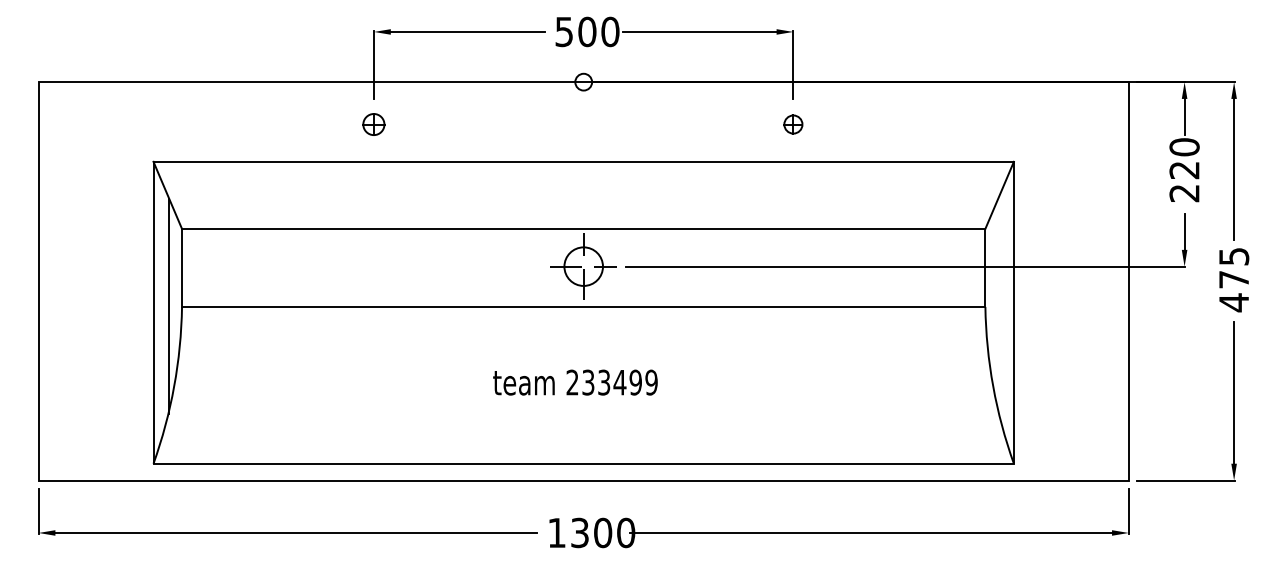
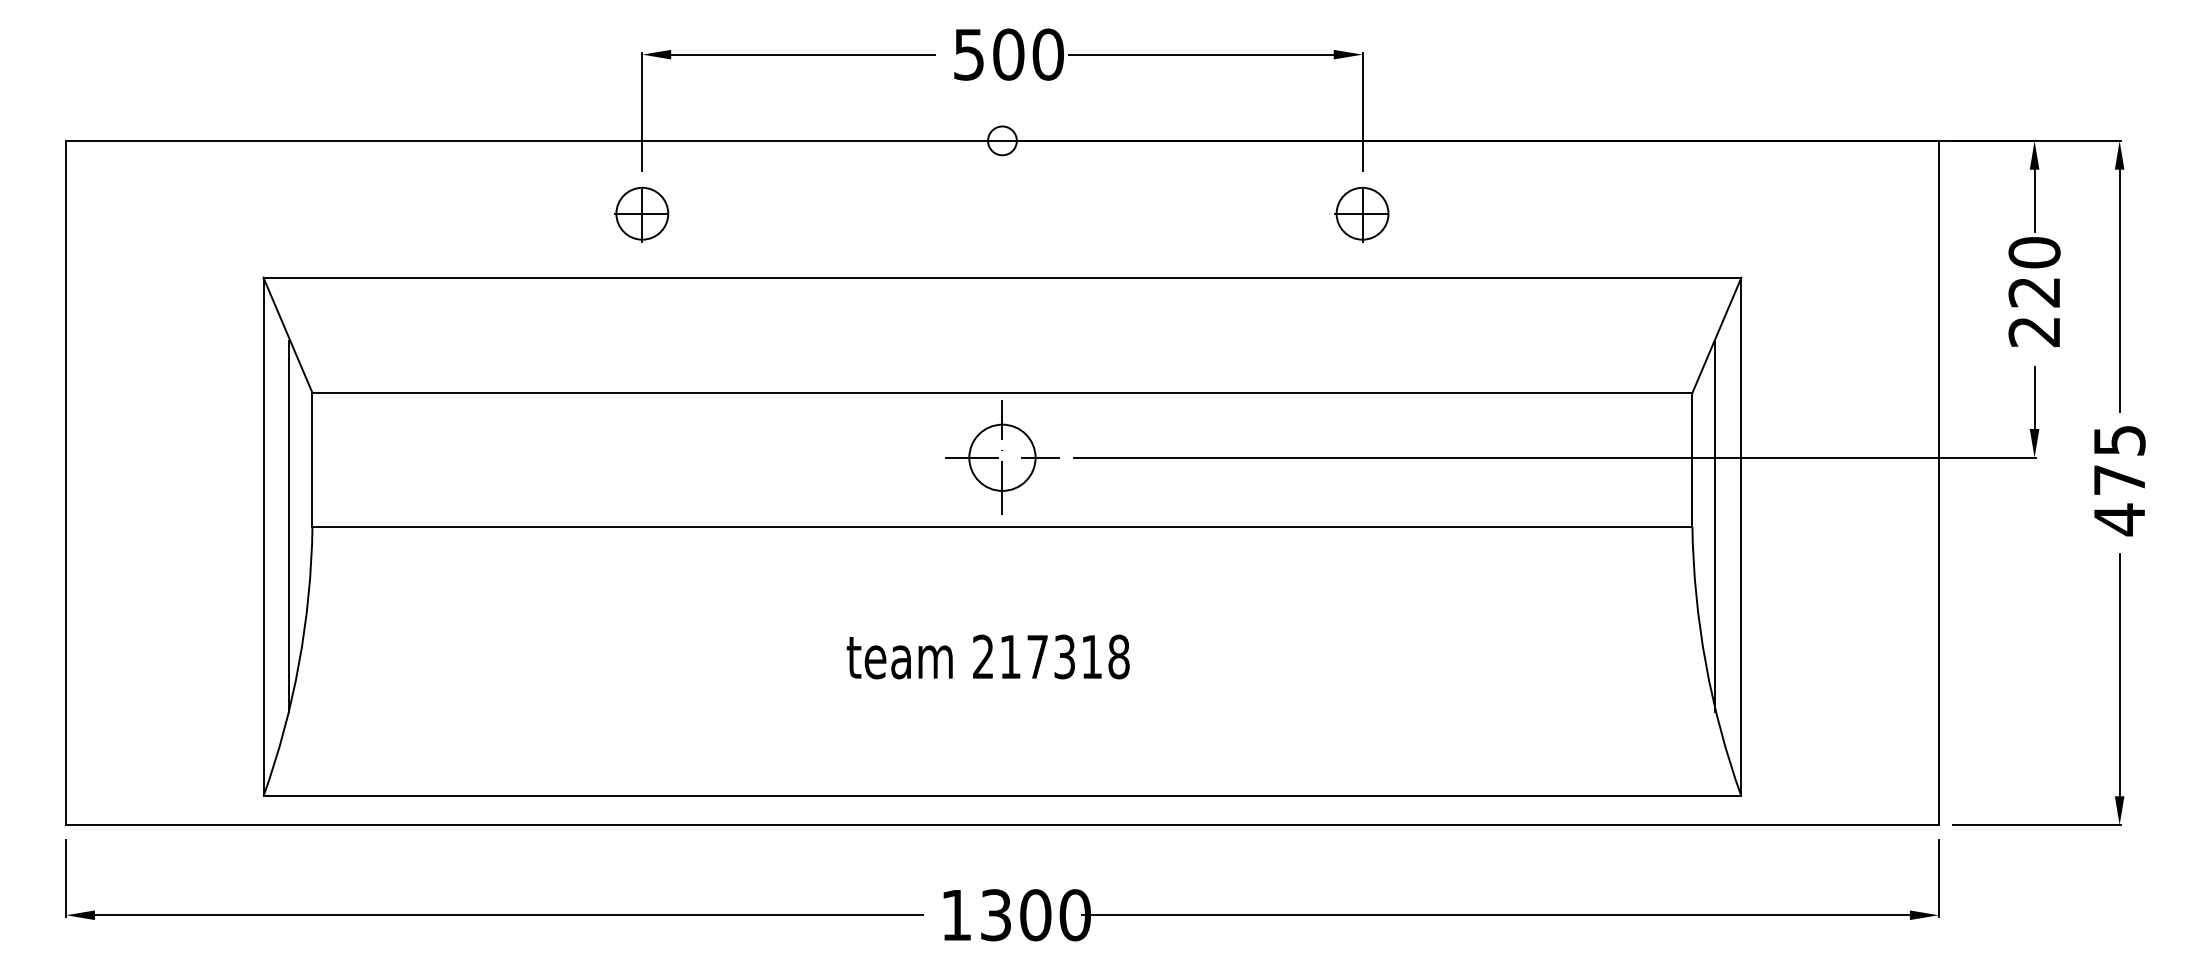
part: (373, 124) -> (641, 213), size x1.43
part: (793, 124) -> (1362, 213), size x1.67
line: (998, 306) -> (1714, 526), added
text: (619, 382) -> (1063, 656), 233499 -> 217318

